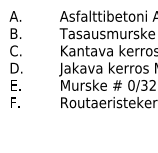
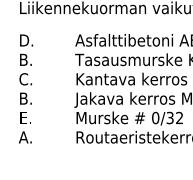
text: (15, 16) -> (25, 40), A. -> D.
text: (17, 68) -> (27, 98), D. -> B.
text: (14, 102) -> (24, 137), F. -> A.

